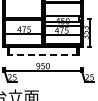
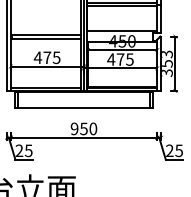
line: (42, 55) -> (82, 108), dashed -> solid

